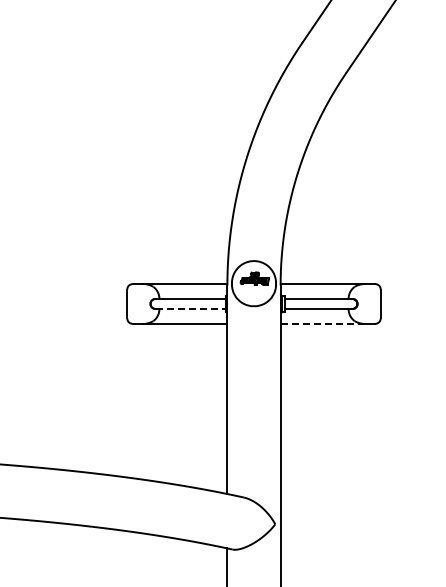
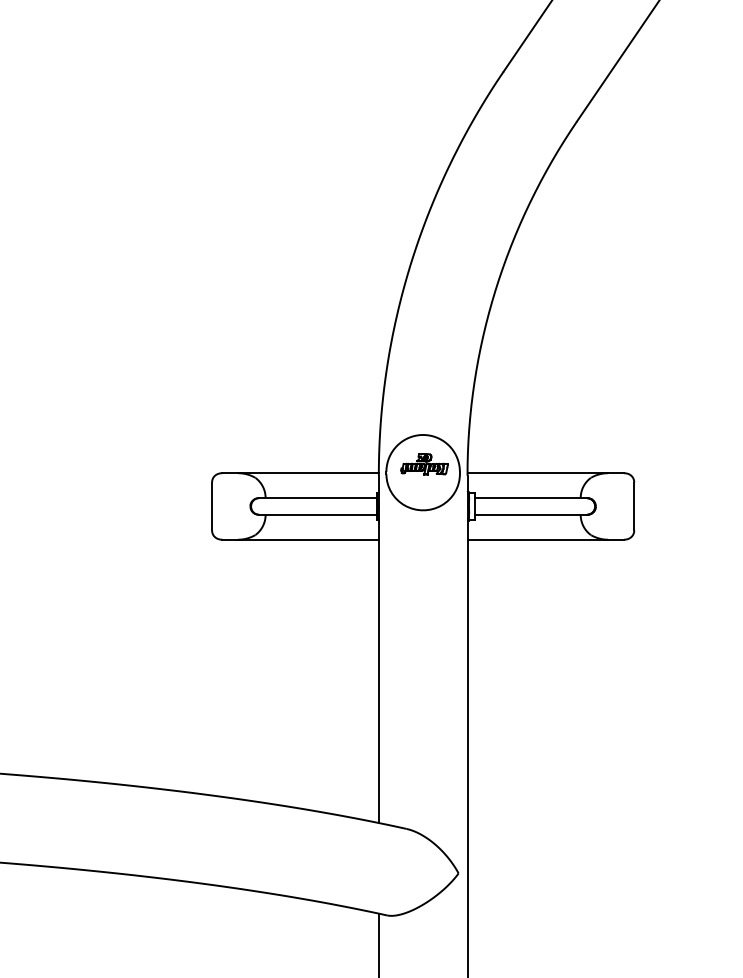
line: (191, 308) -> (319, 513), dashed -> solid
line: (323, 323) -> (538, 538), dashed -> solid

